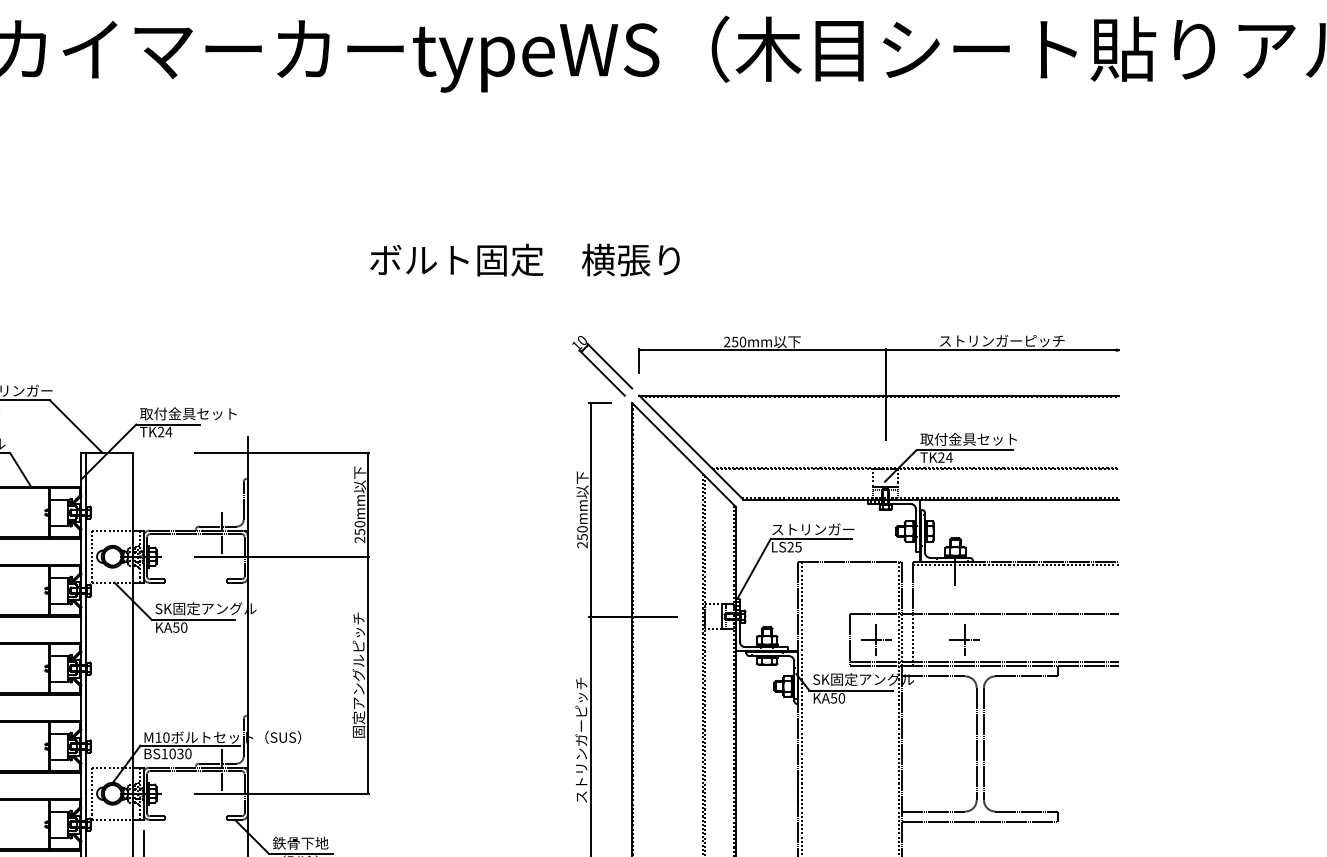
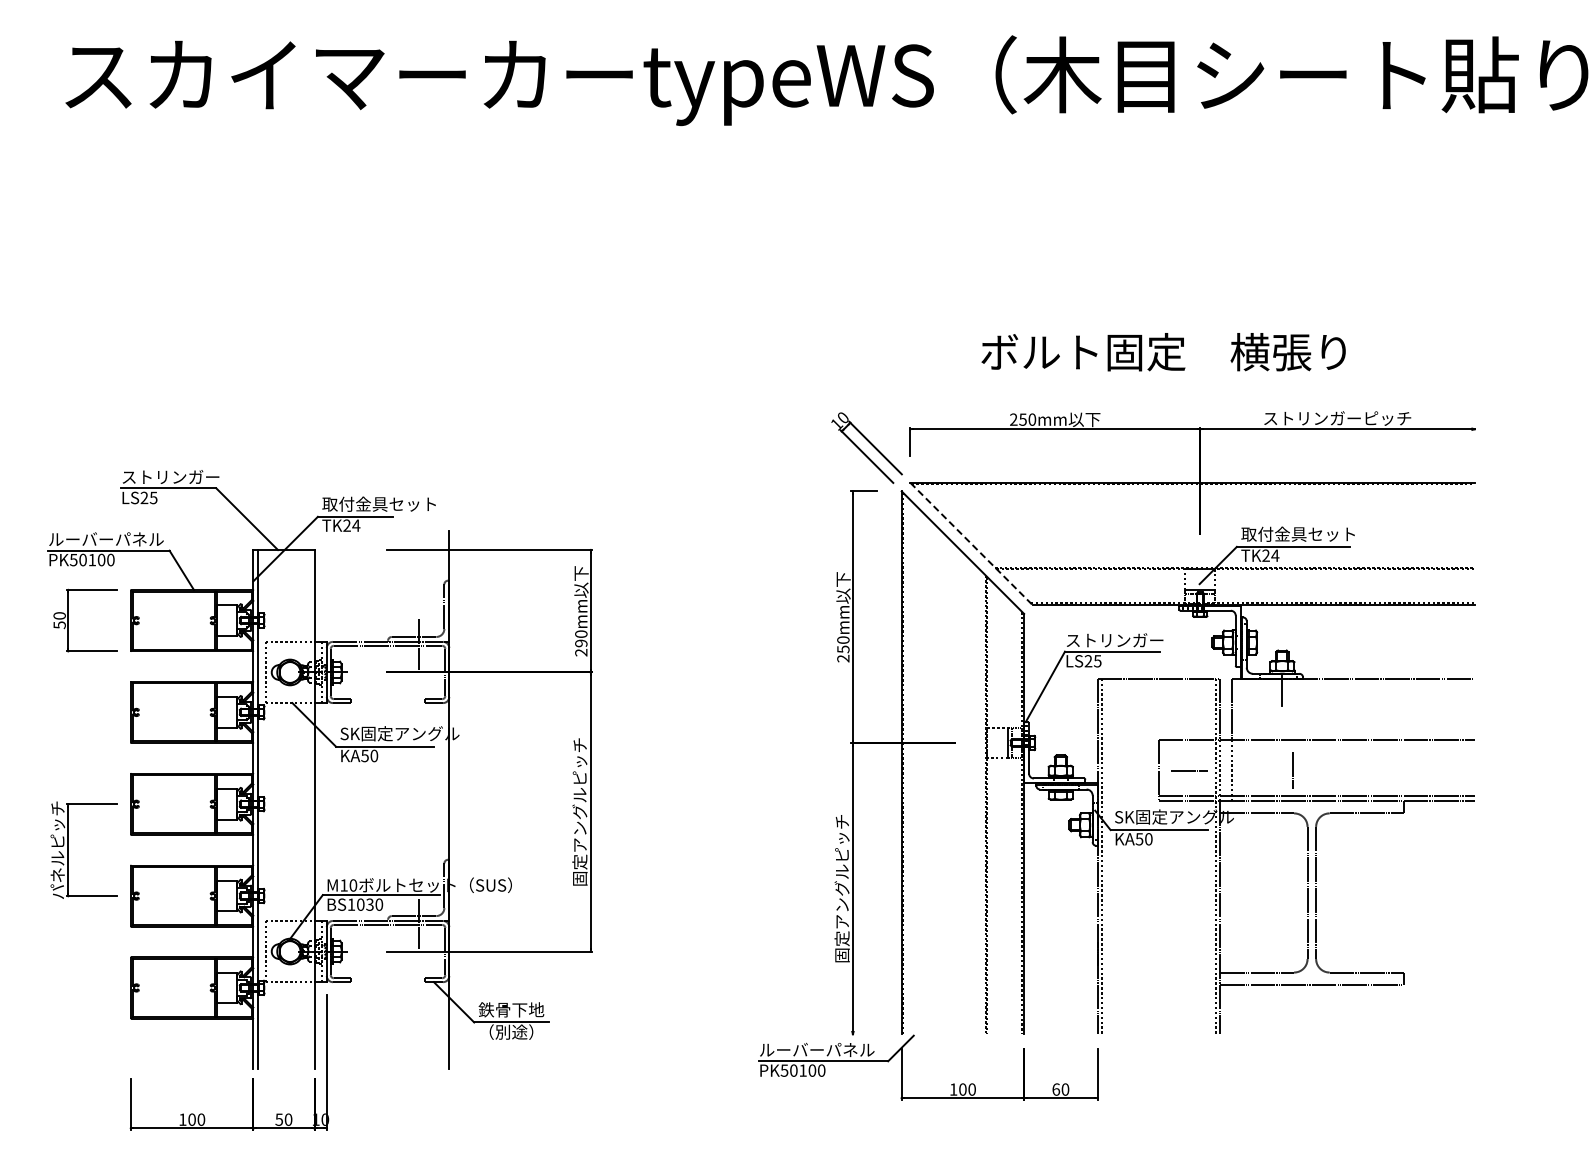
text: (524, 260) -> (1163, 352), moved
line: (691, 448) -> (971, 544), solid -> dashed
text: (360, 532) -> (581, 643), 250mm -> 290mm
line: (1015, 565) -> (1353, 682), removed
line: (876, 639) -> (1189, 770), removed
line: (964, 639) -> (1293, 770), removed
text: (580, 761) -> (841, 913), ストリンガーピッチ -> 固定アングルピッチ

